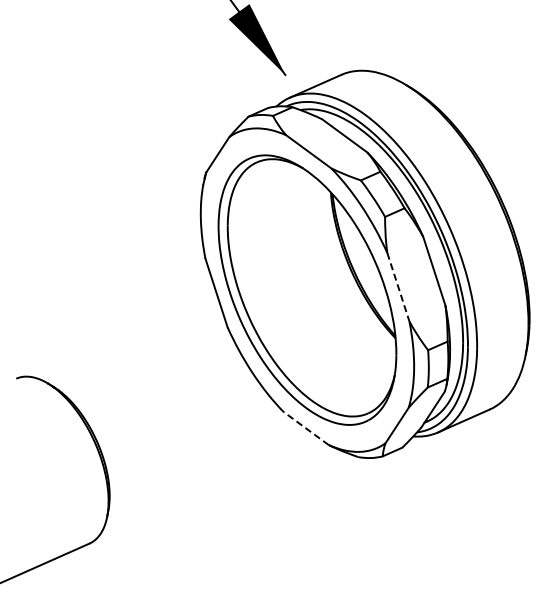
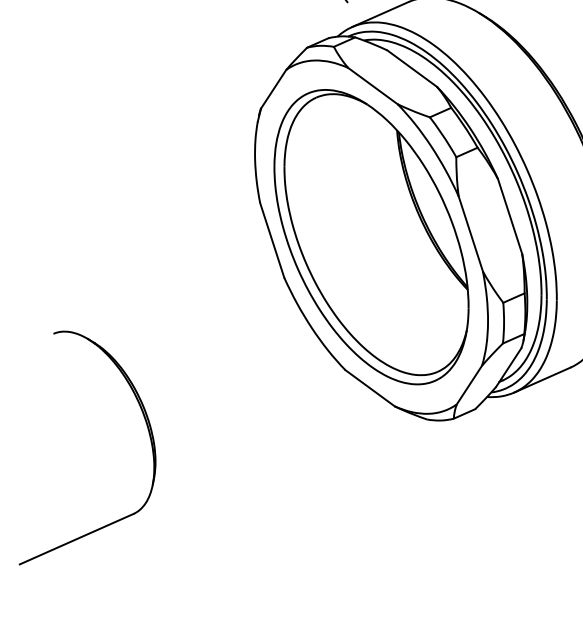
line: (398, 287) -> (470, 234), dashed -> solid
line: (305, 428) -> (369, 388), dashed -> solid

